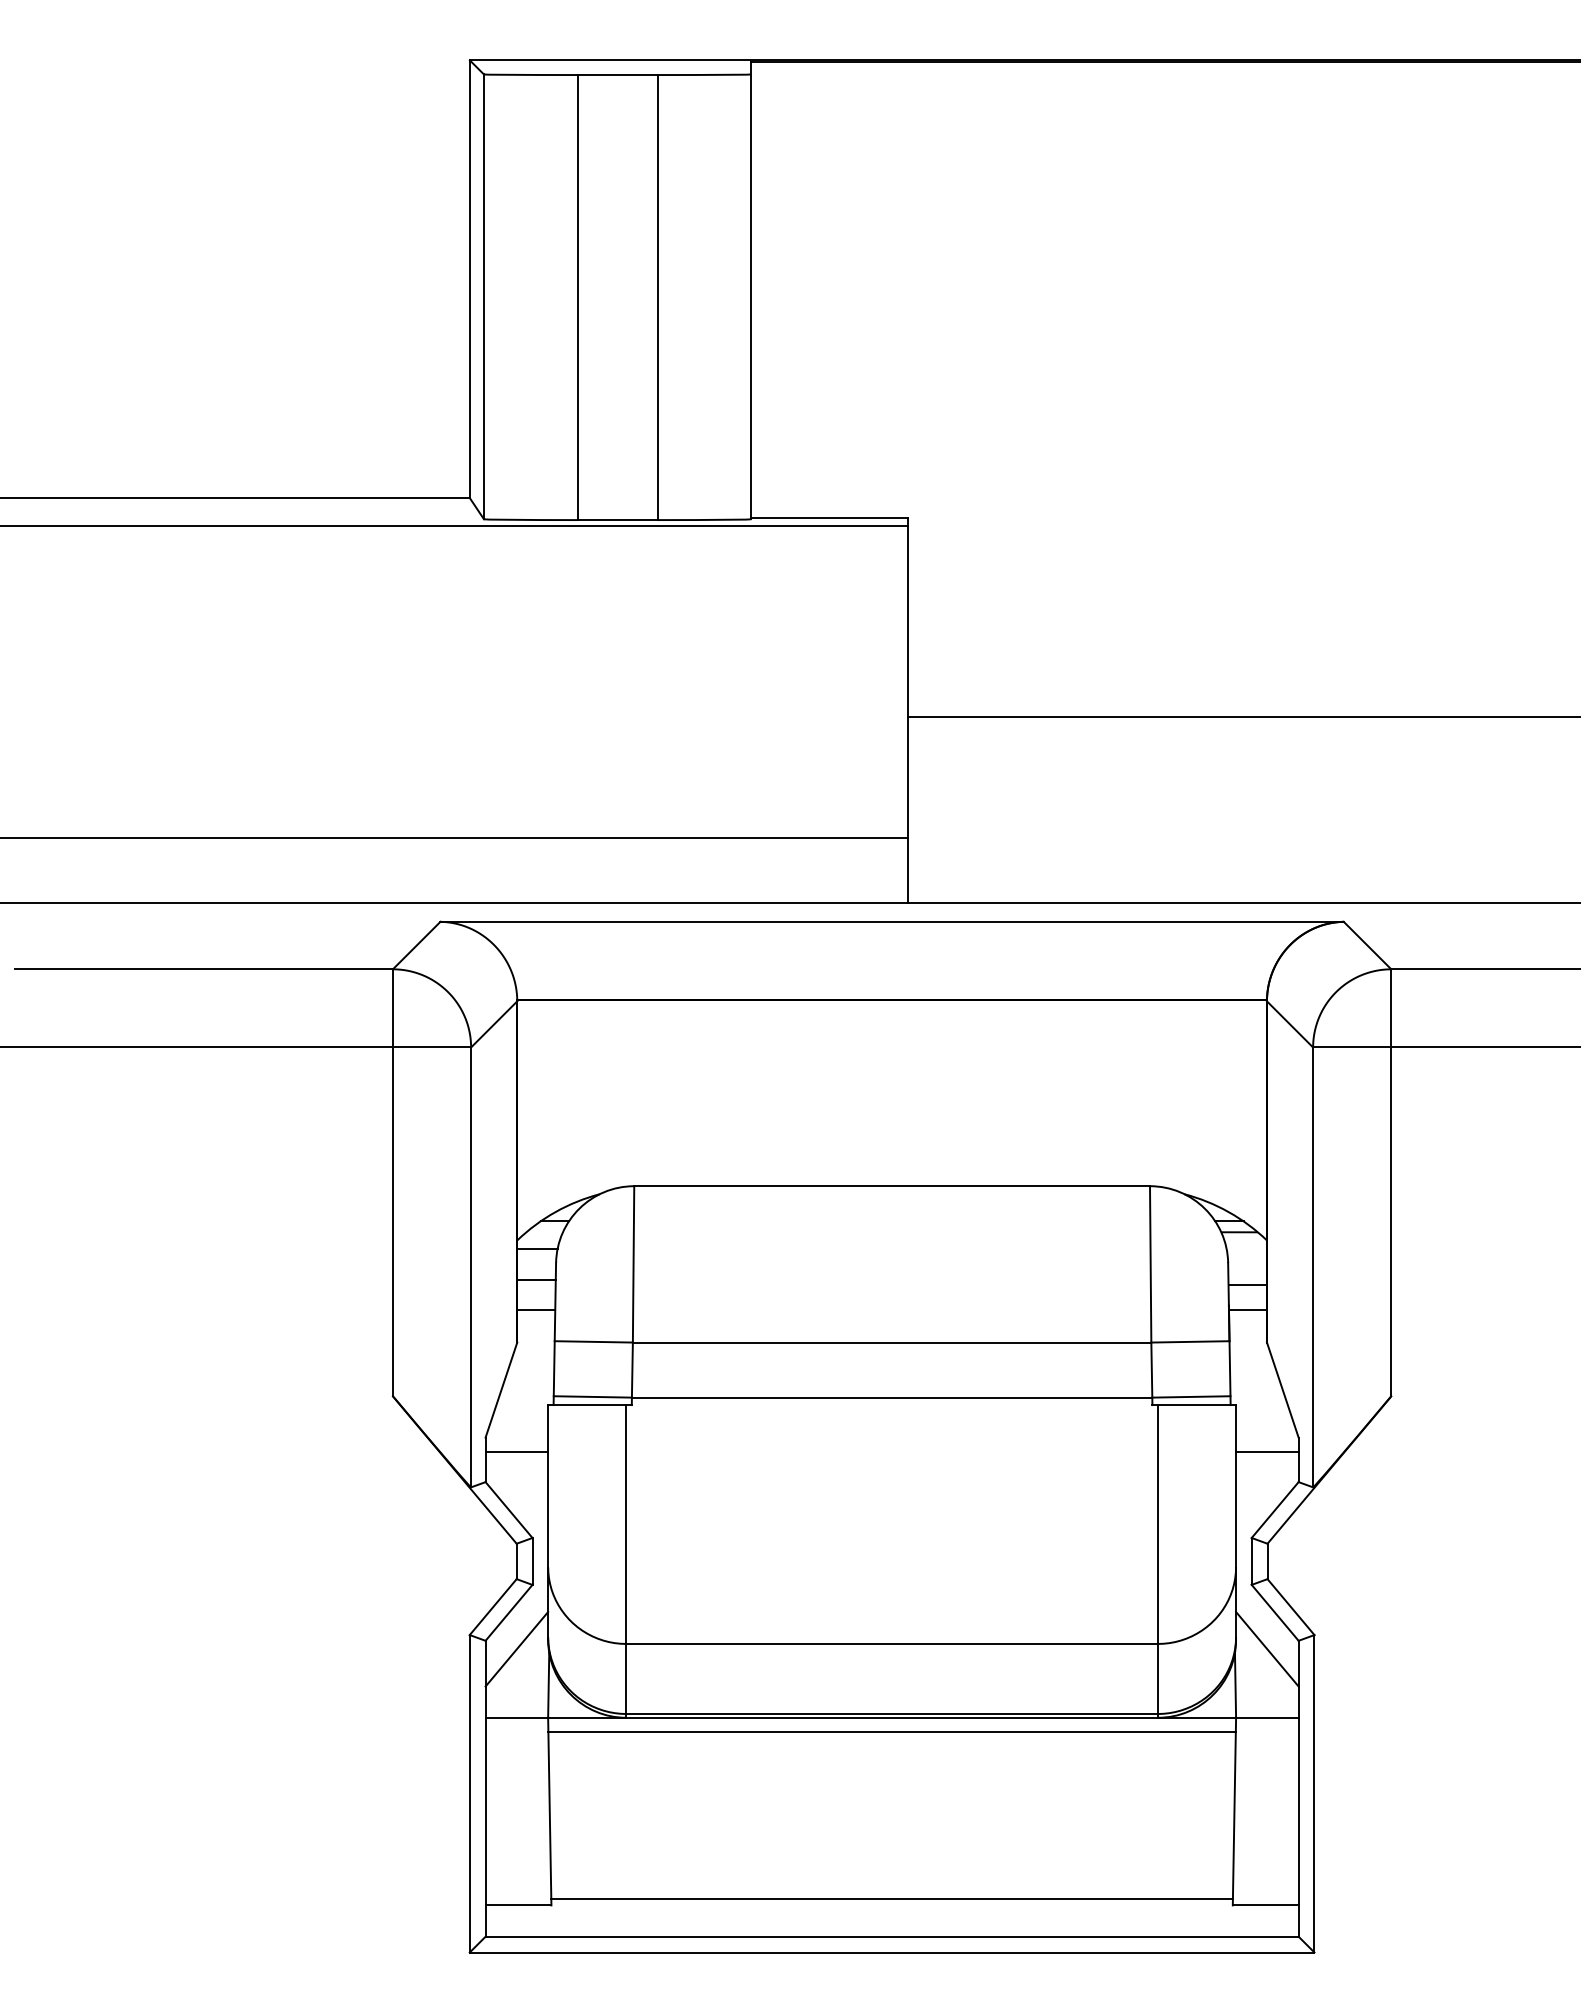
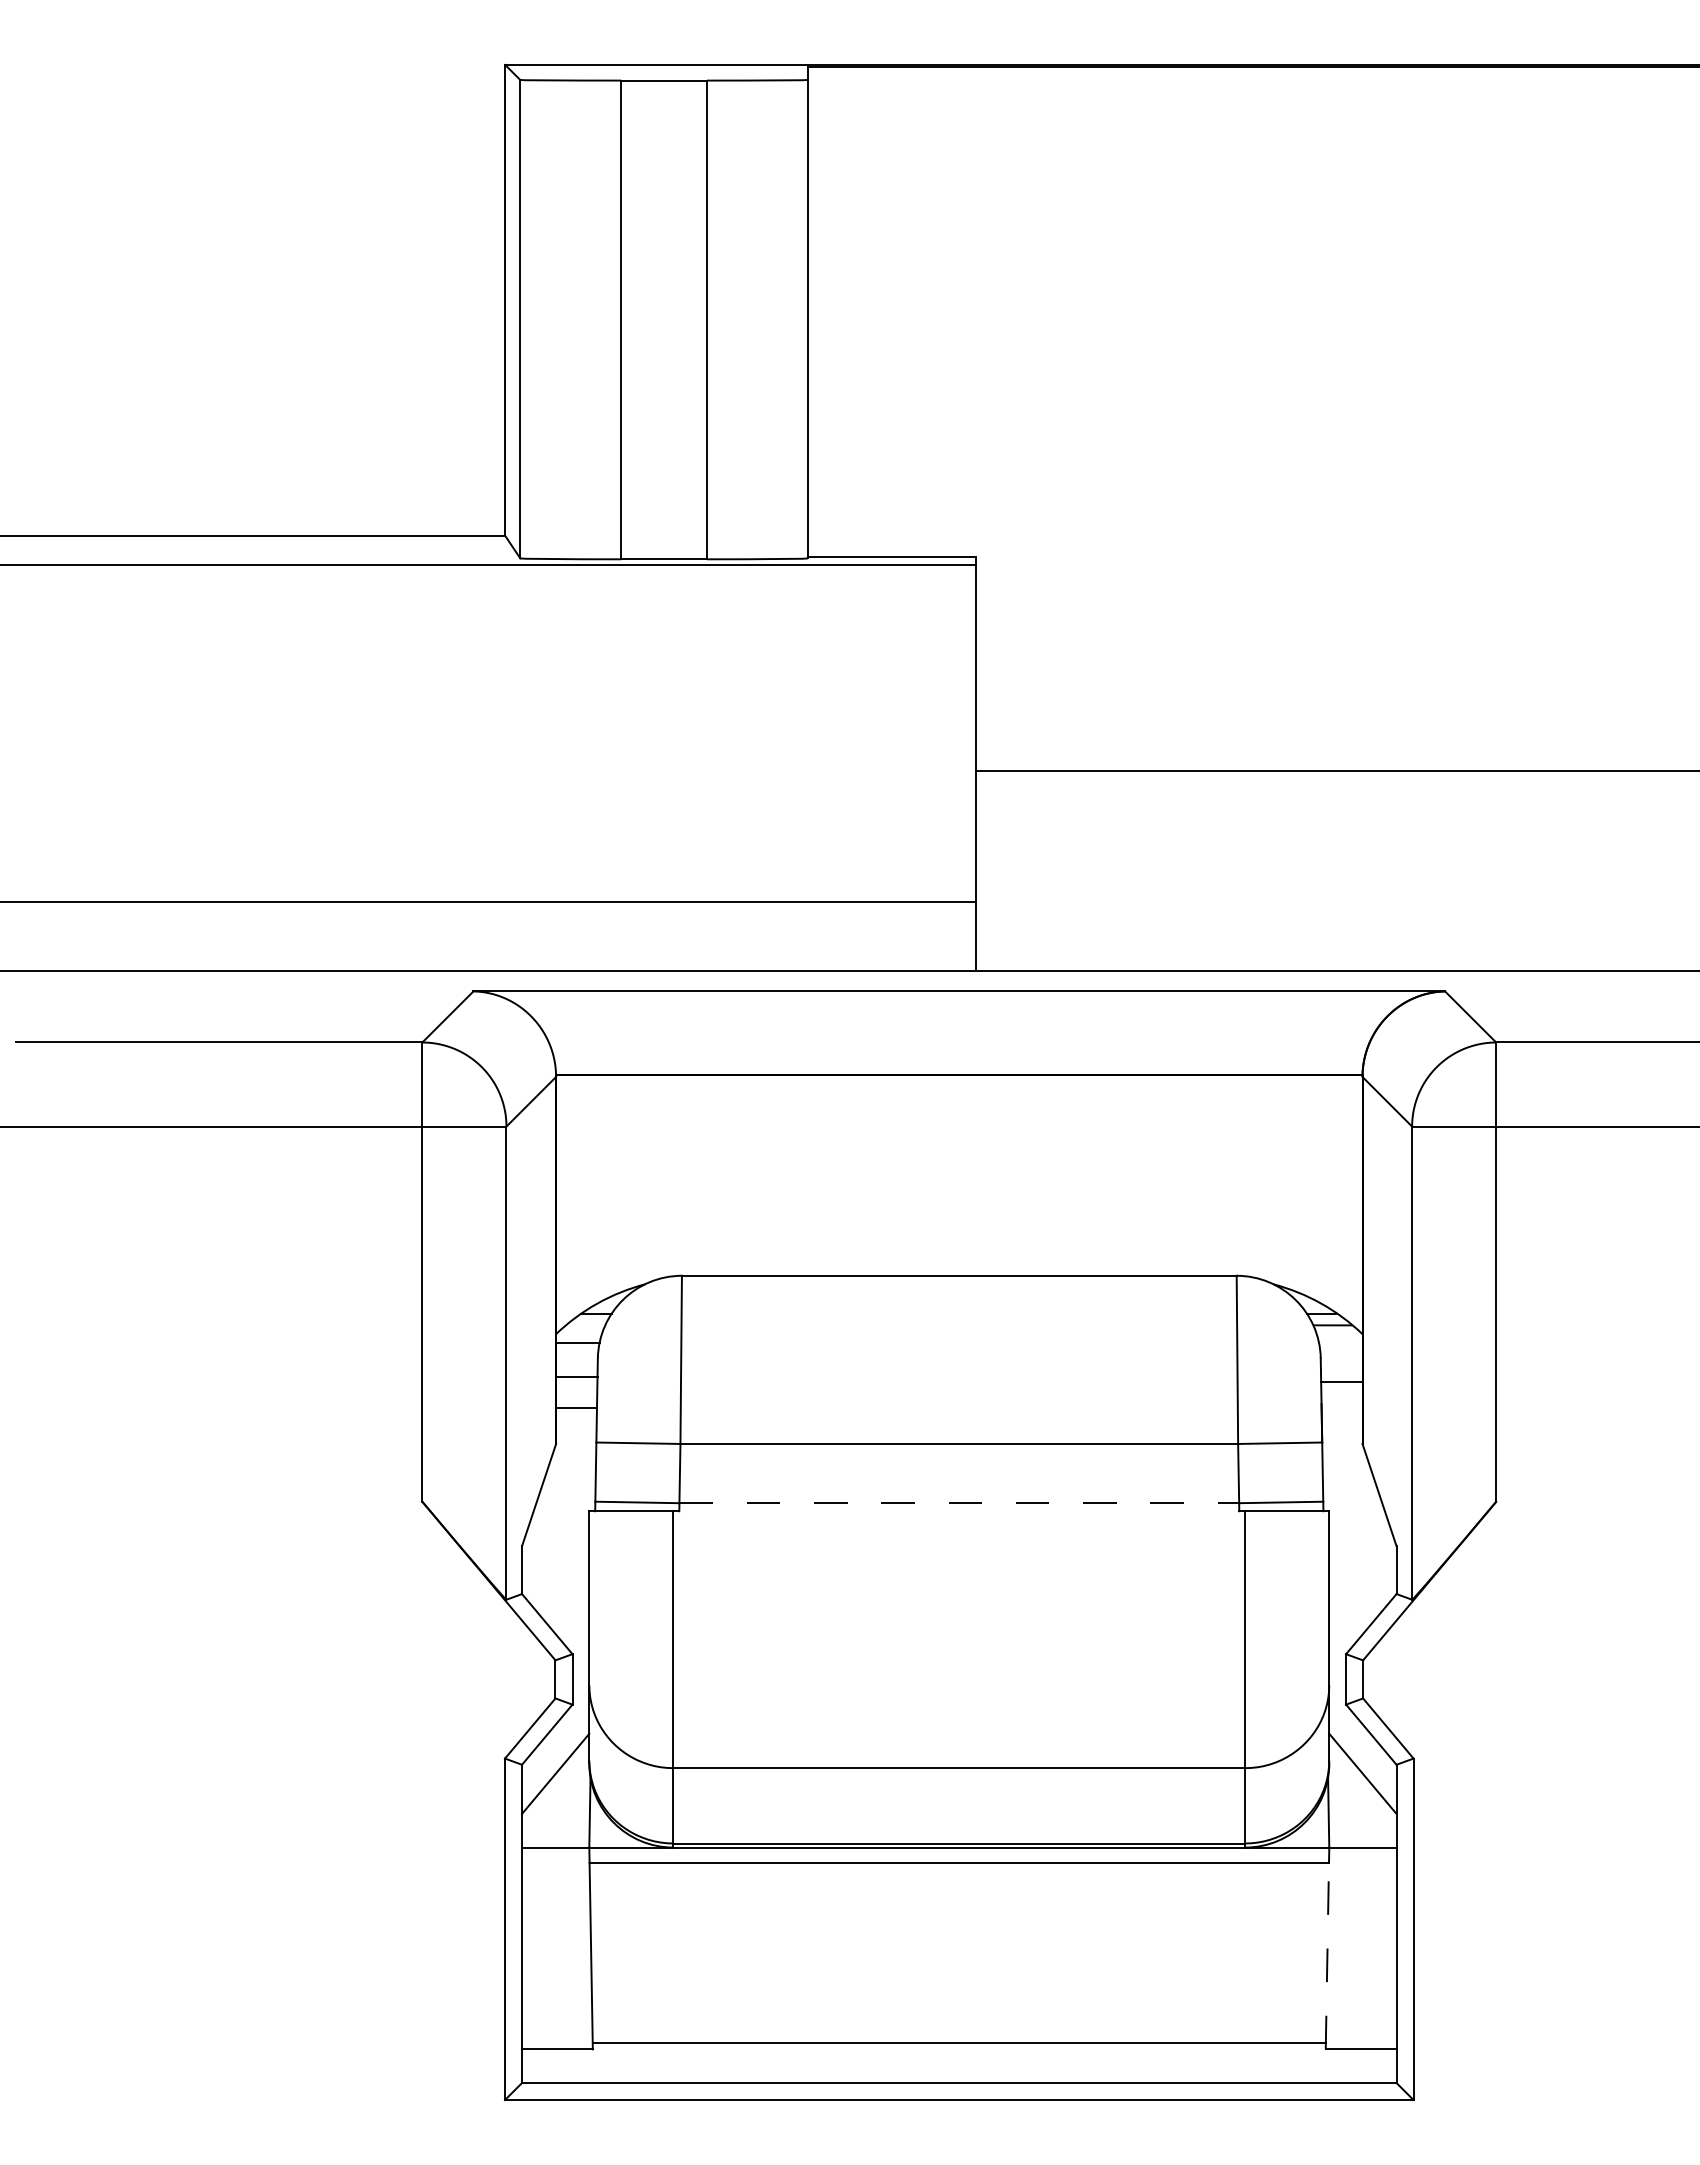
line: (1247, 1309) -> (1341, 1408), removed
line: (892, 1397) -> (959, 1503), solid -> dashed
line: (516, 1451) -> (555, 1561), removed
line: (1266, 1451) -> (1362, 1561), removed
line: (1234, 1818) -> (1327, 1955), solid -> dashed

